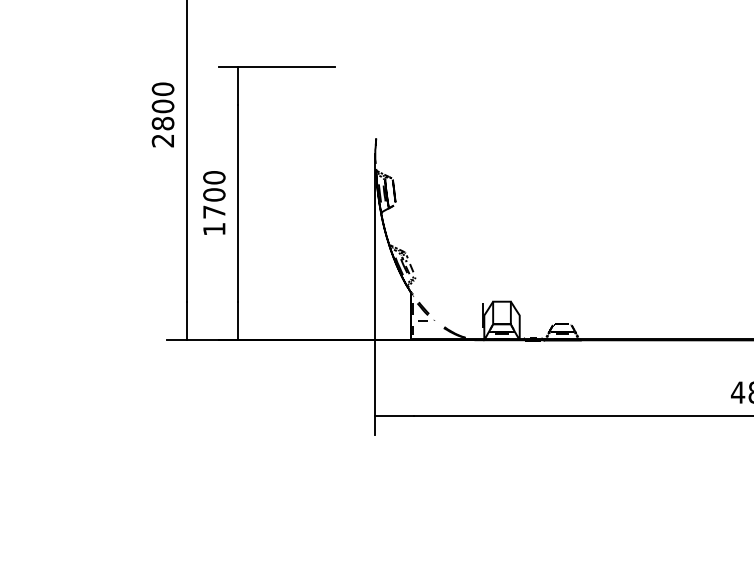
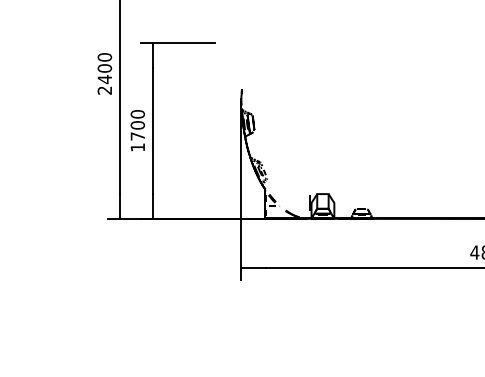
text: (162, 123) -> (104, 79), 2800 -> 2400

